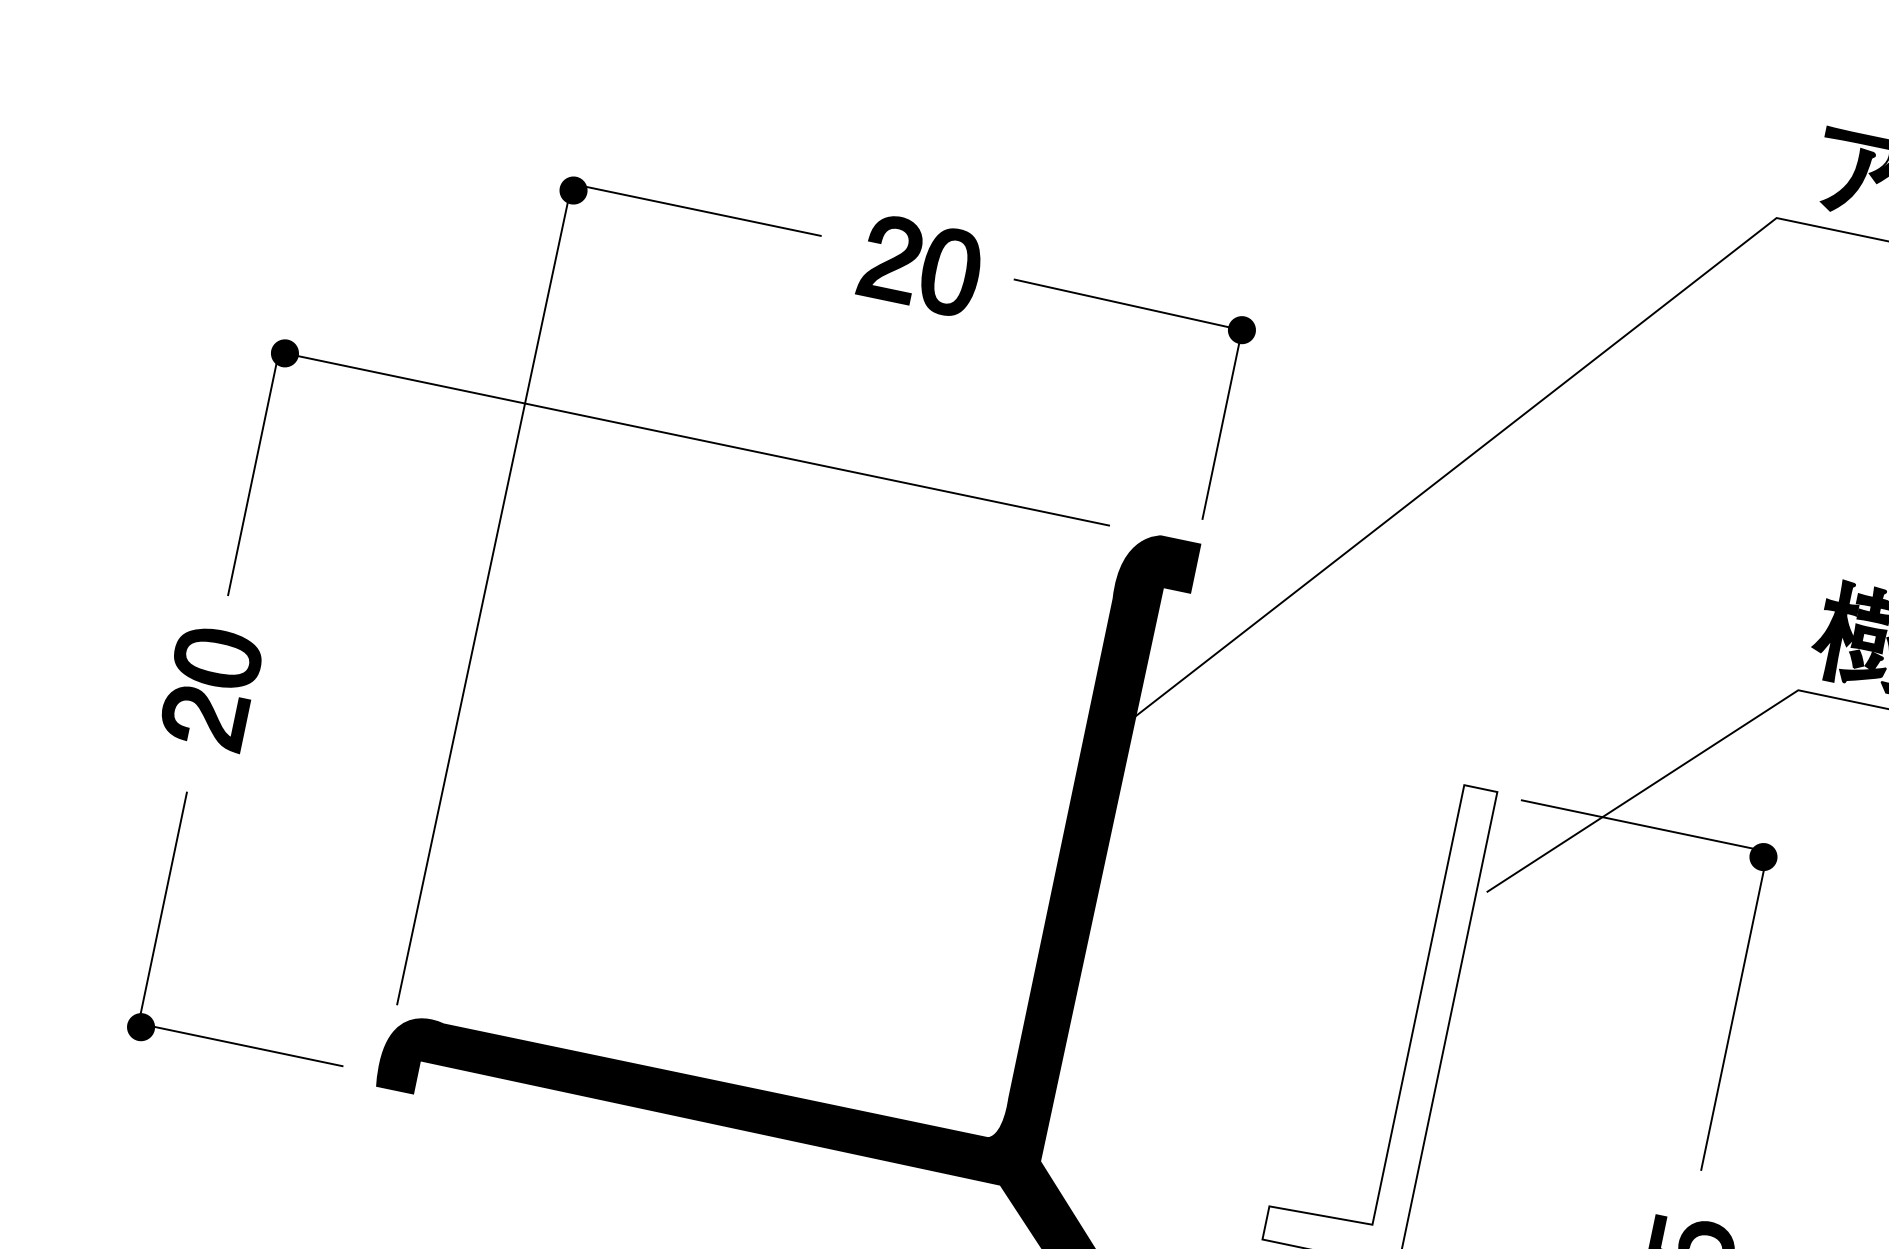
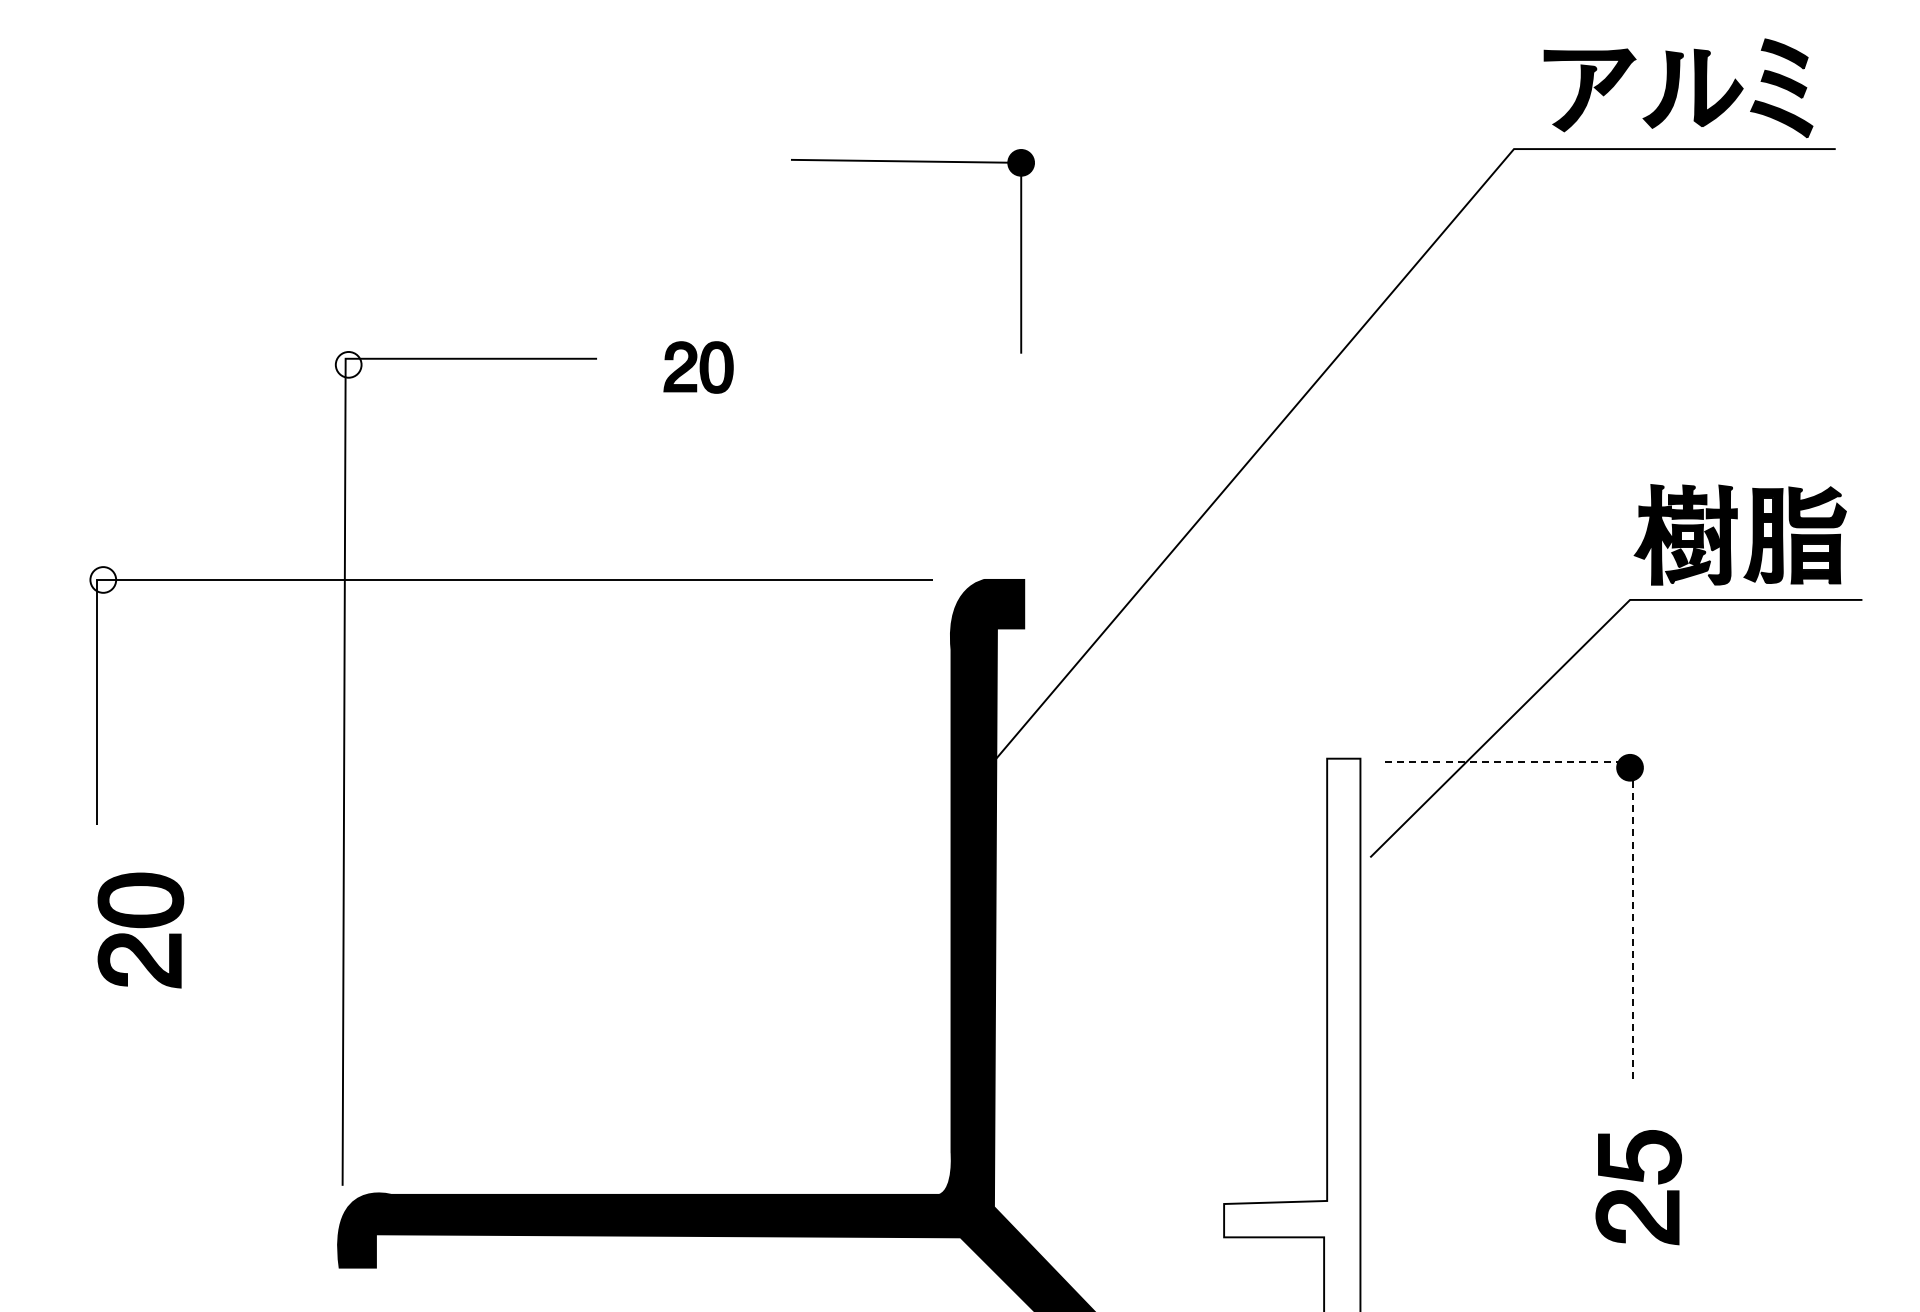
fill: (573, 190) -> (348, 364), removed
part: (920, 265) -> (698, 367), size x0.6
part: (1134, 307) -> (912, 162), moved
fill: (285, 352) -> (103, 579), removed
part: (211, 688) -> (140, 930), moved
line: (1760, 887) -> (1633, 797), solid -> dashed
part: (161, 916) -> (97, 1147), removed

